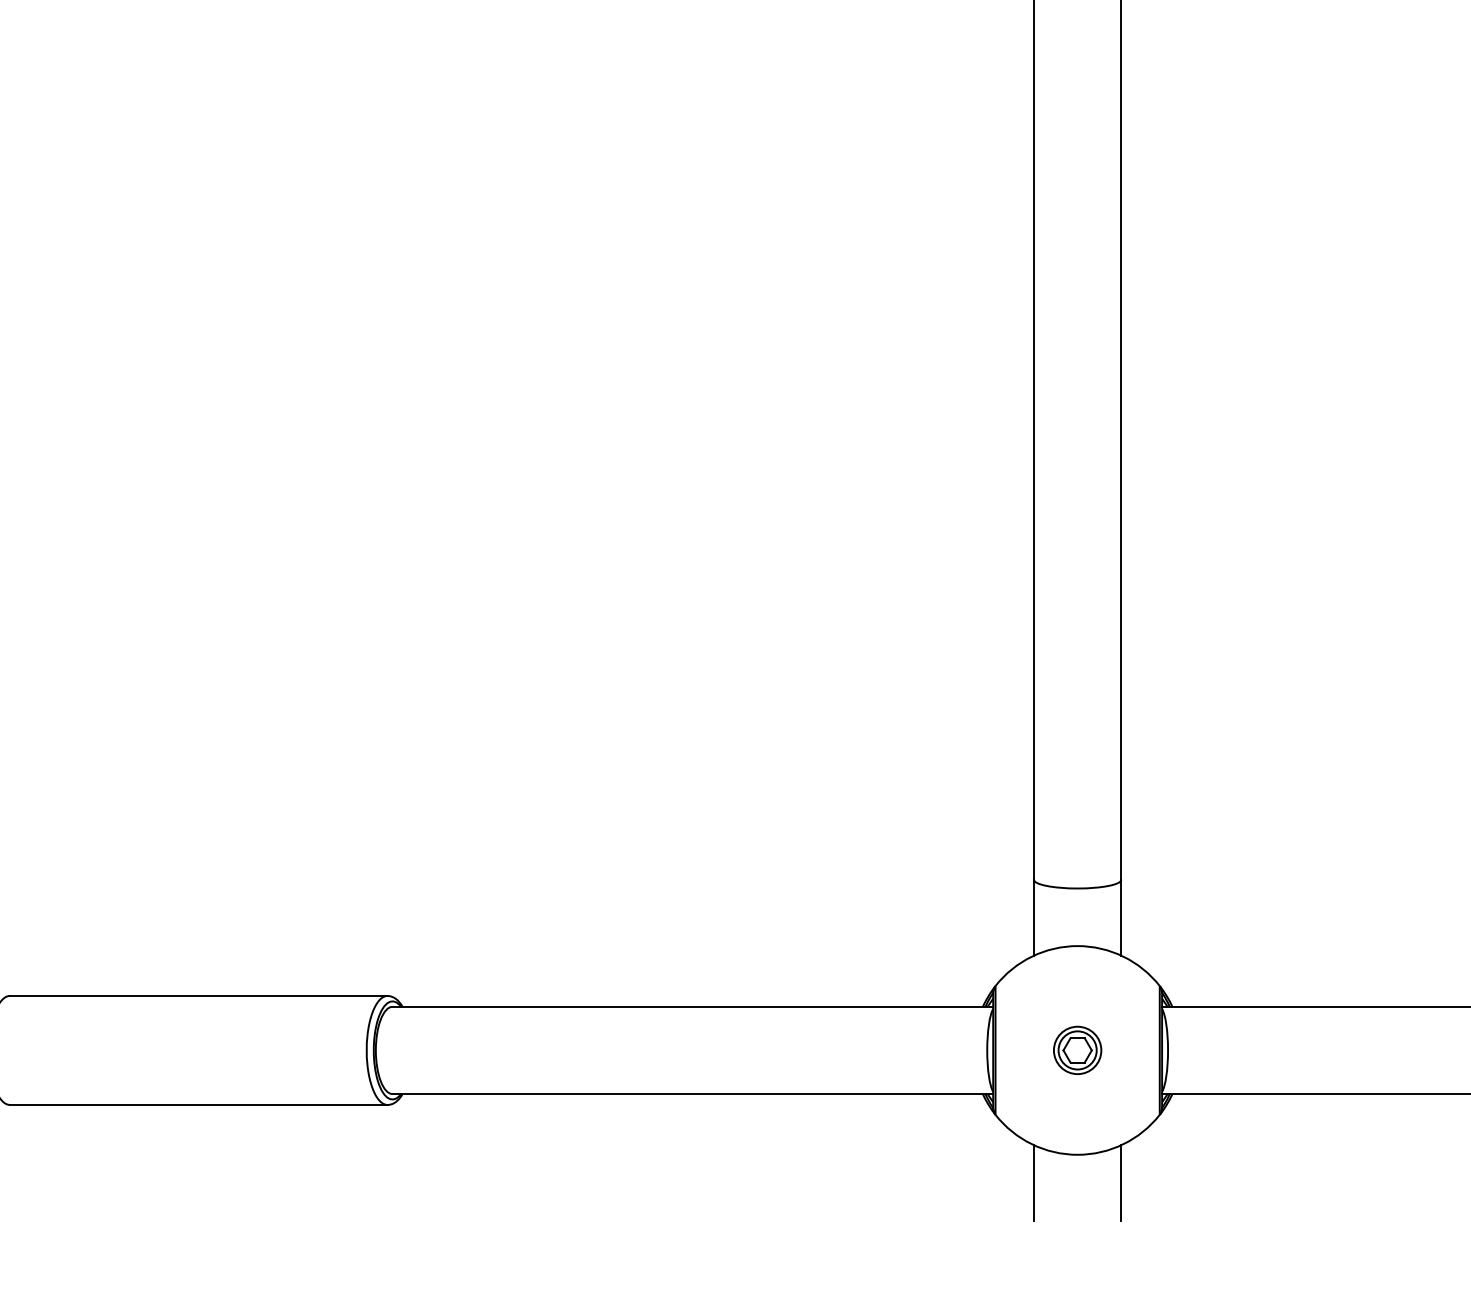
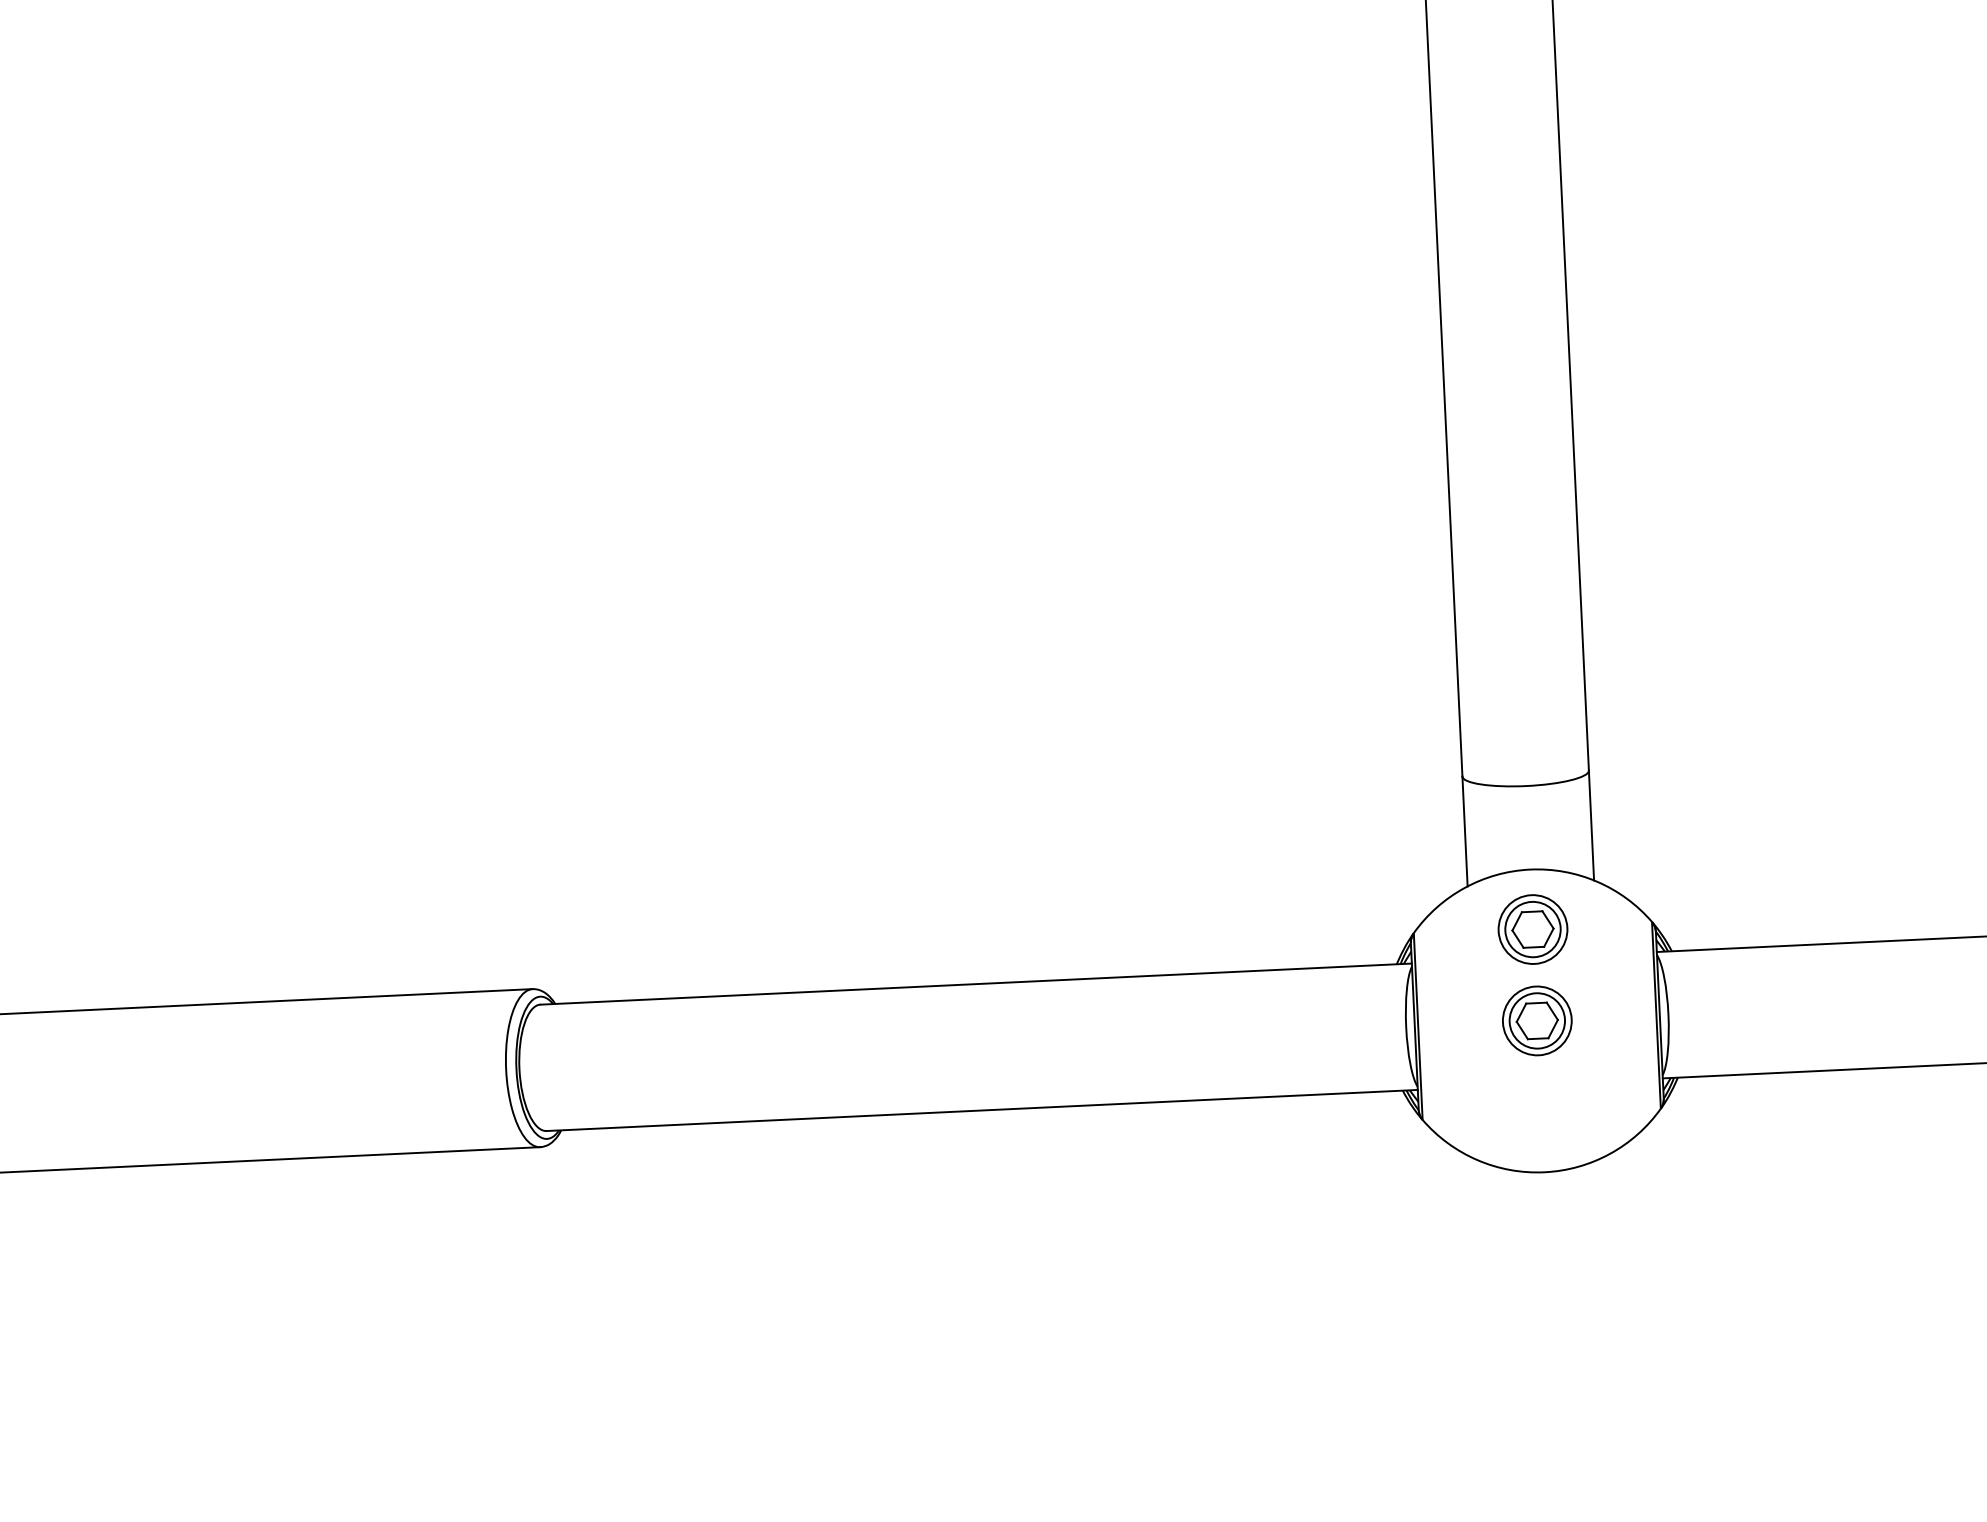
part: (1077, 986) -> (1532, 928), added
line: (1034, 1183) -> (1483, 1216), removed
line: (1121, 1183) -> (1610, 1210), removed

